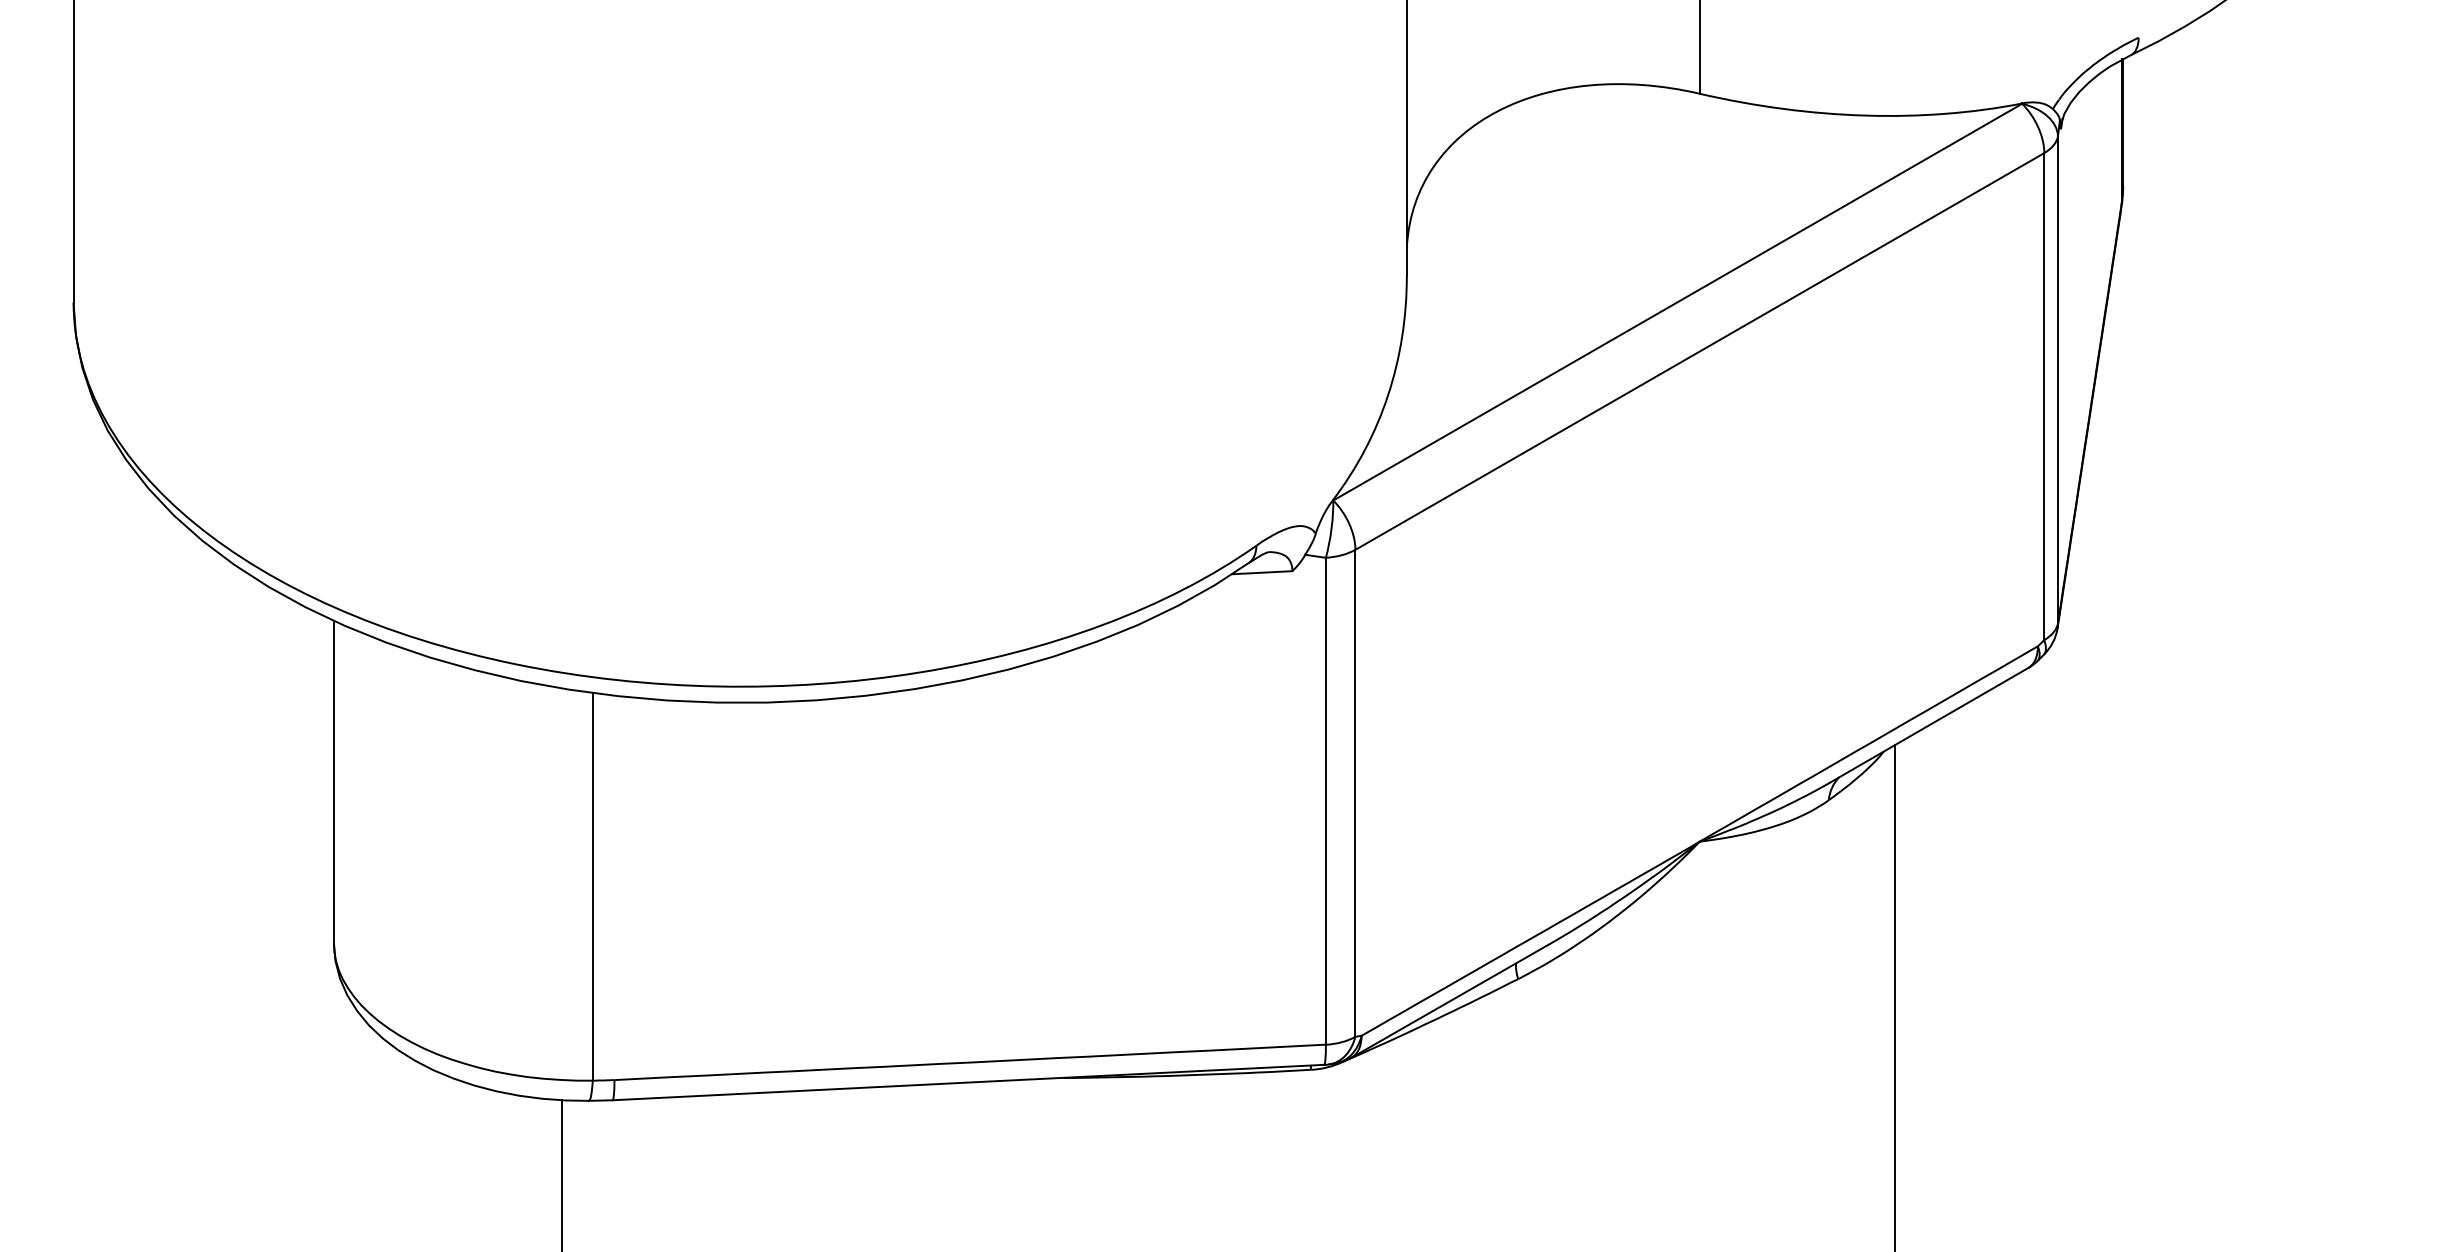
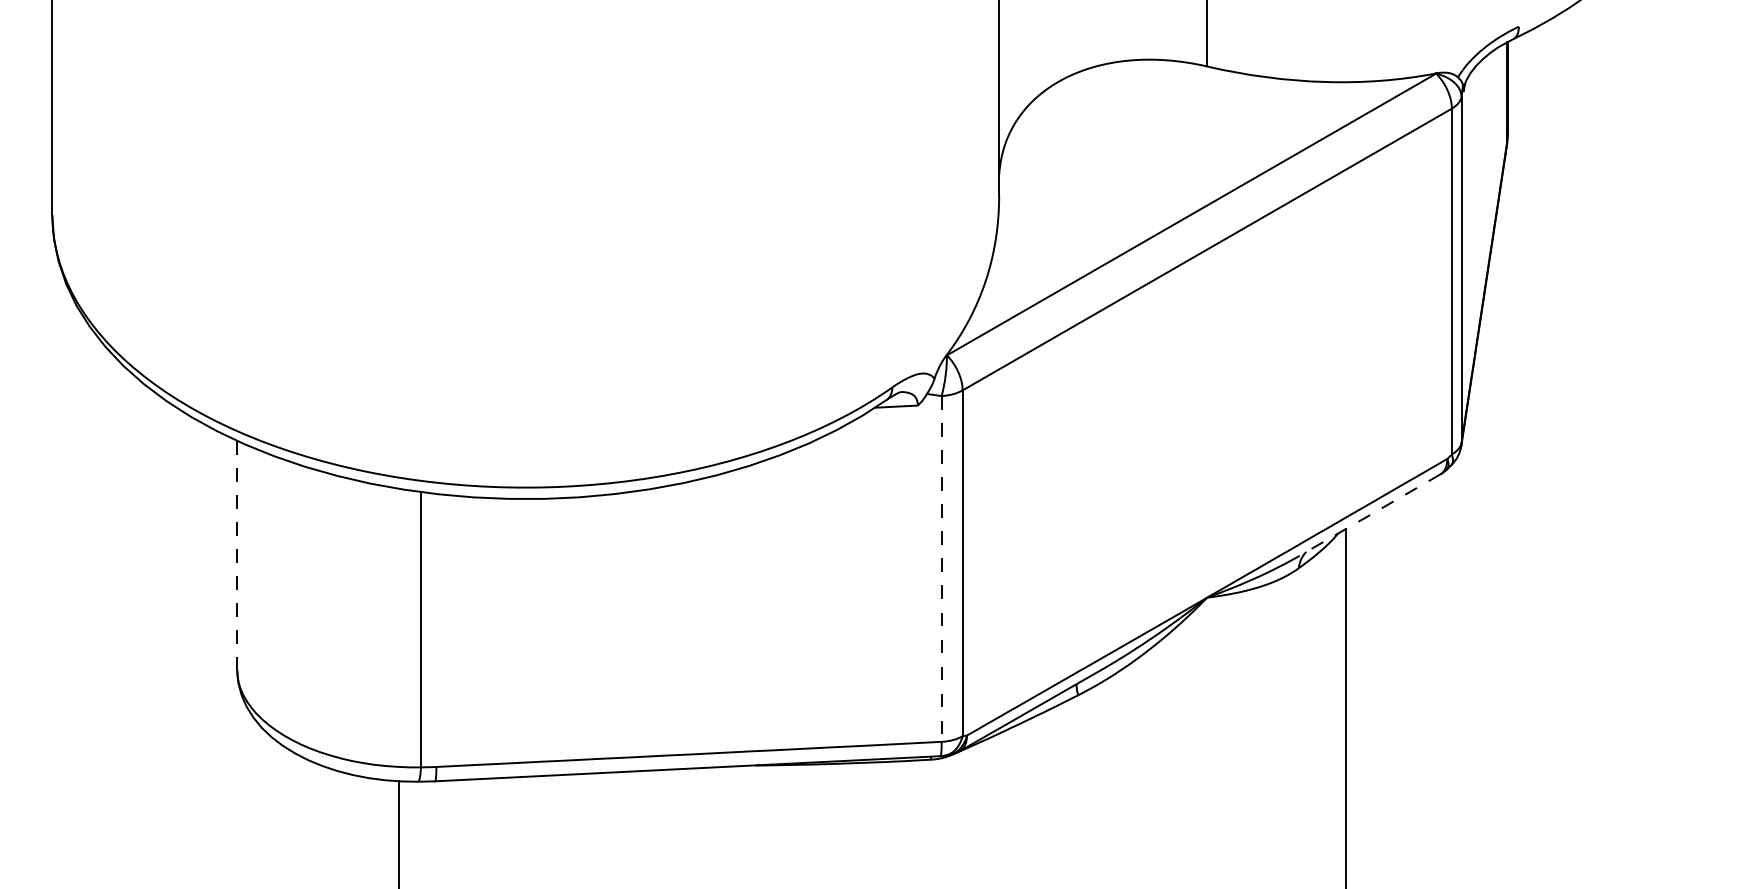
line: (1928, 725) -> (1369, 515), solid -> dashed
line: (333, 782) -> (236, 555), solid -> dashed
line: (1325, 801) -> (941, 569), solid -> dashed

